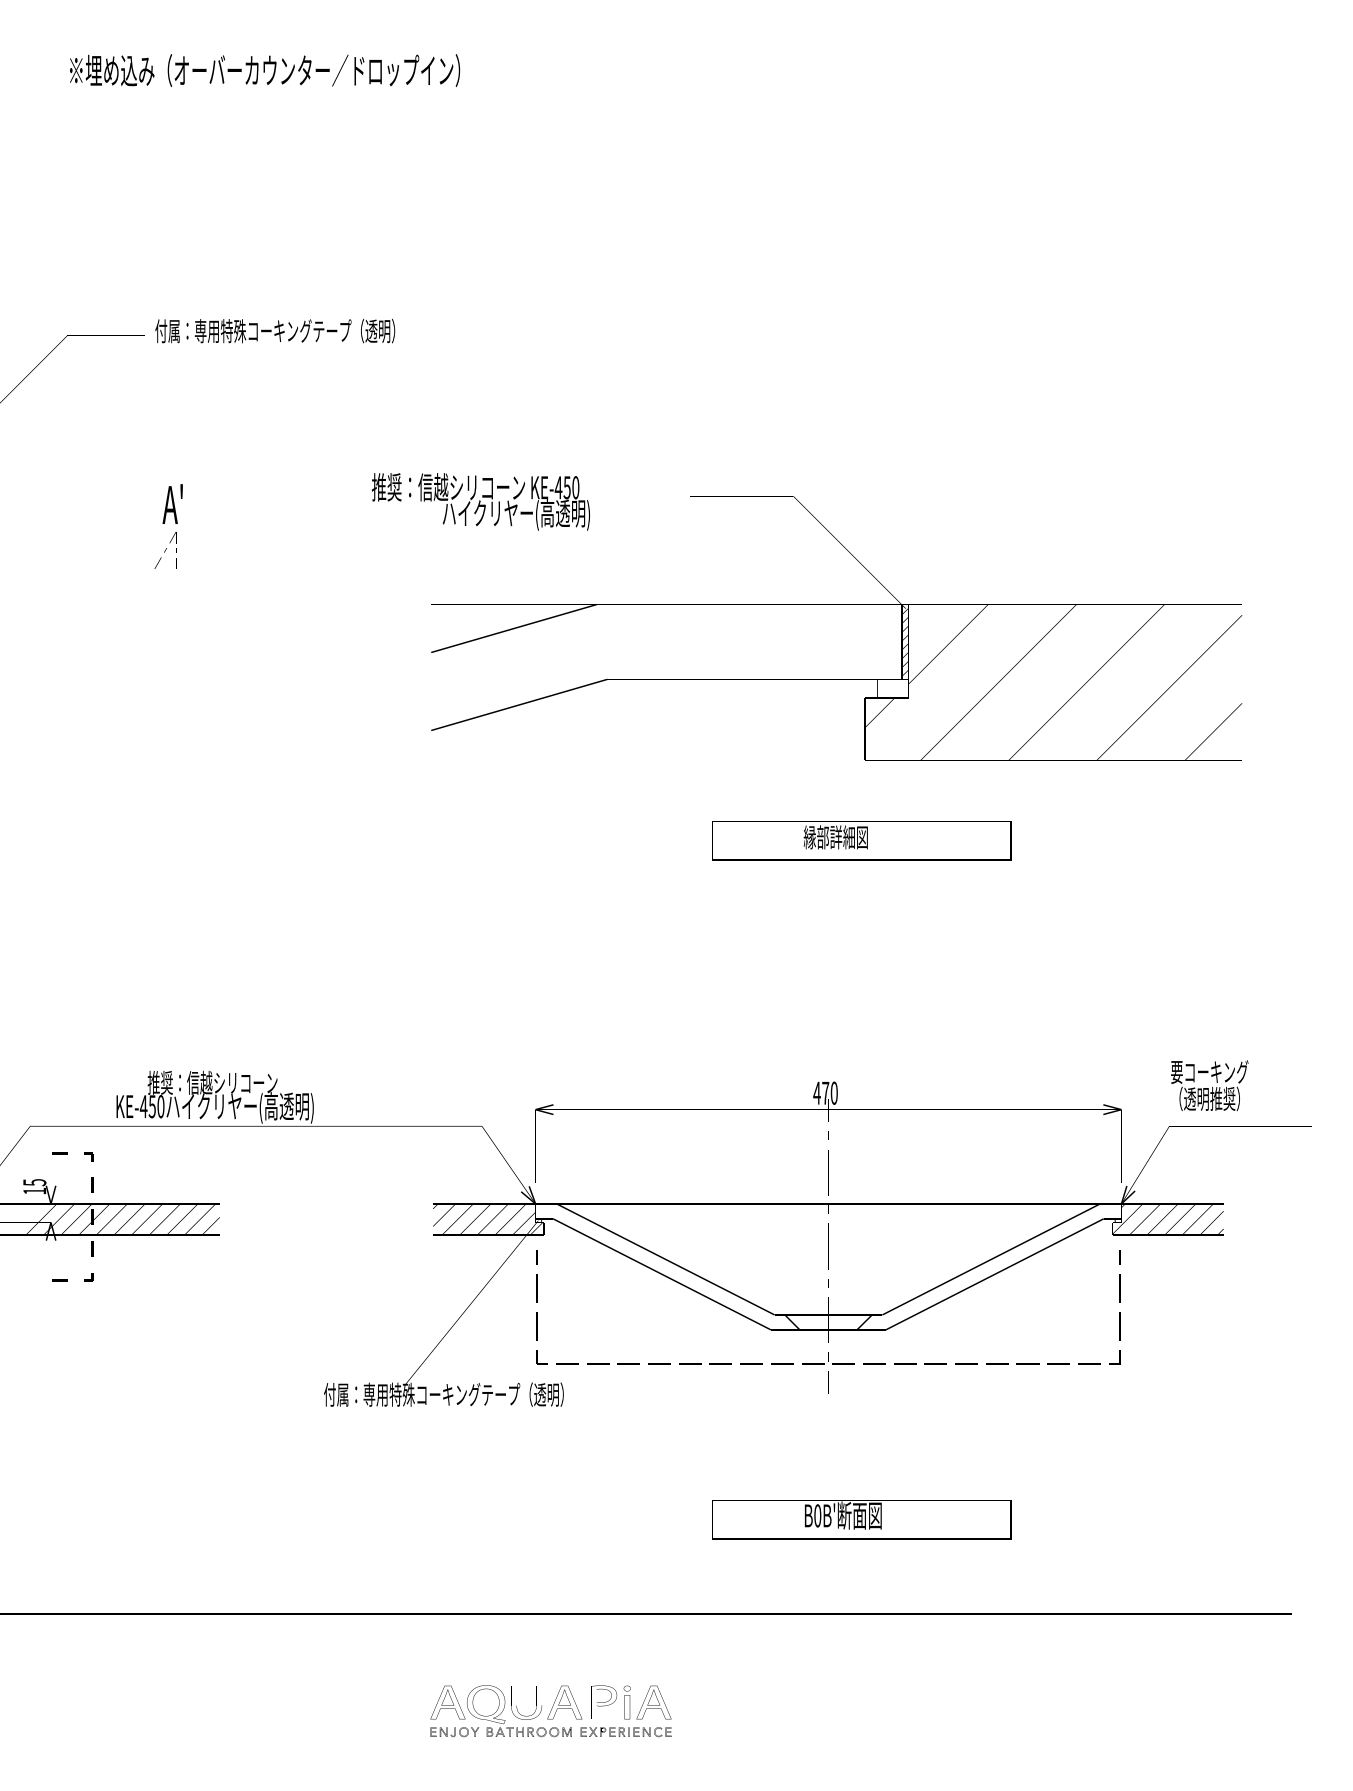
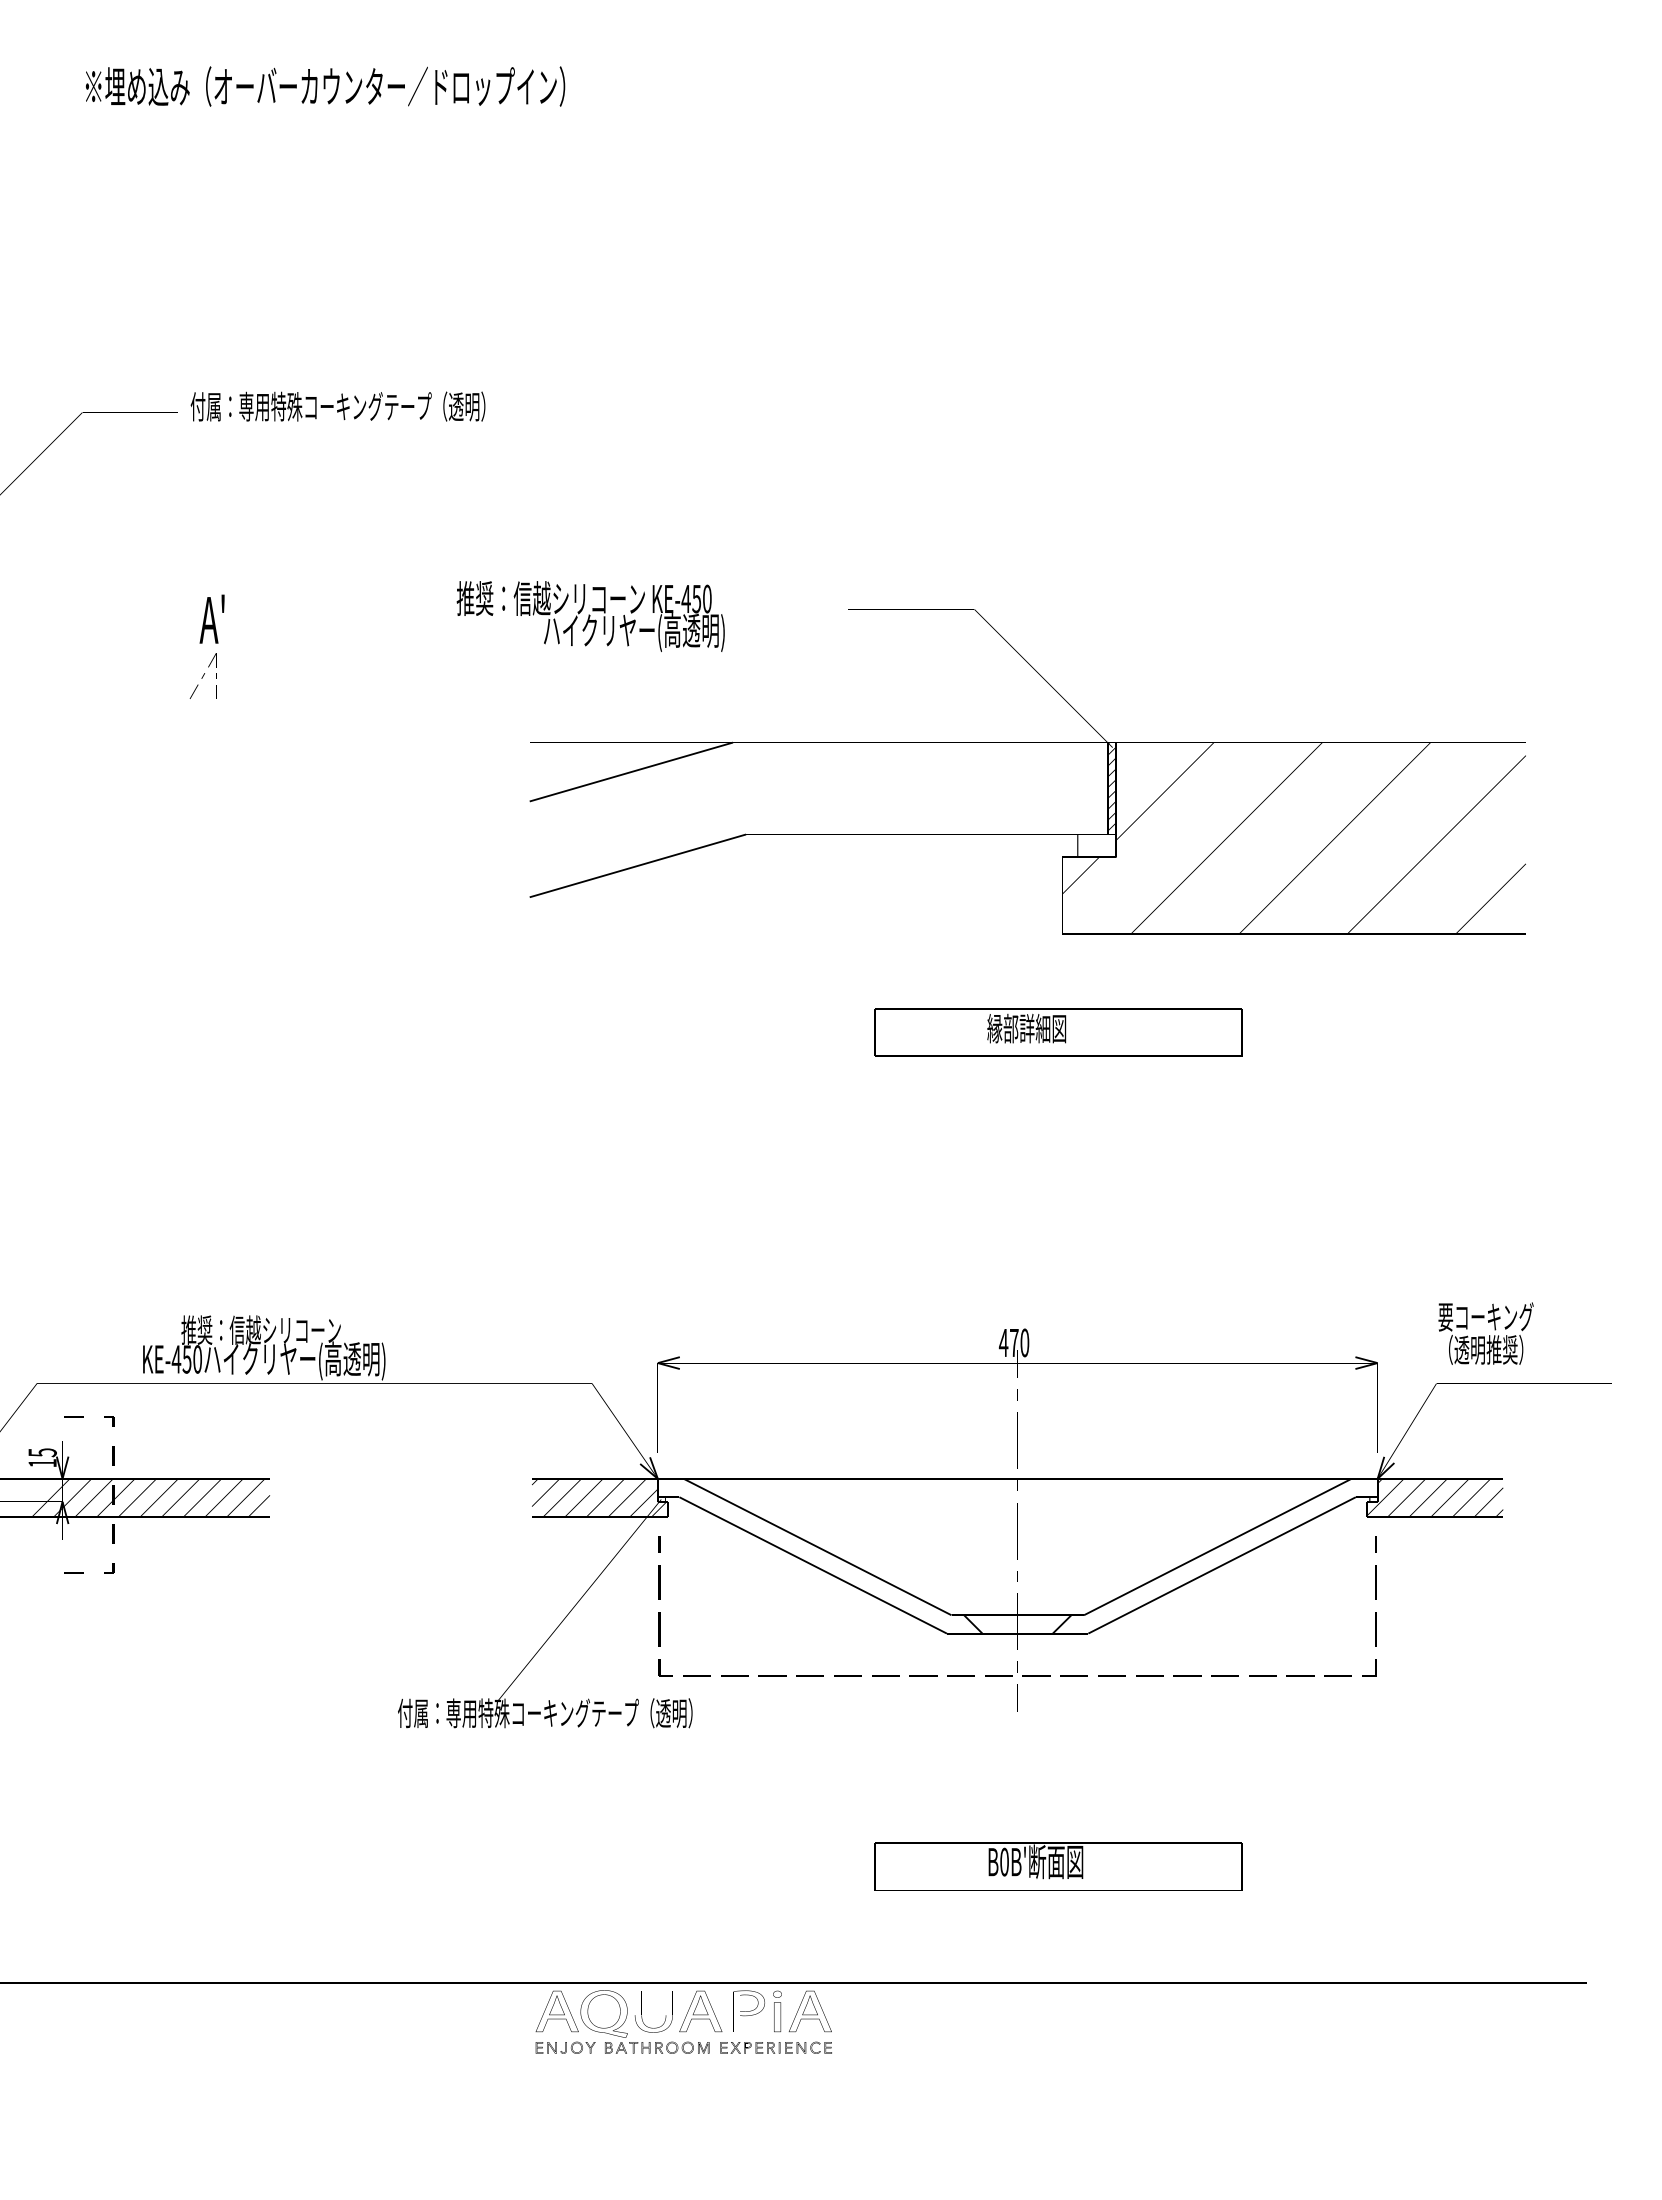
part: (550, 1710) -> (683, 2021), moved

